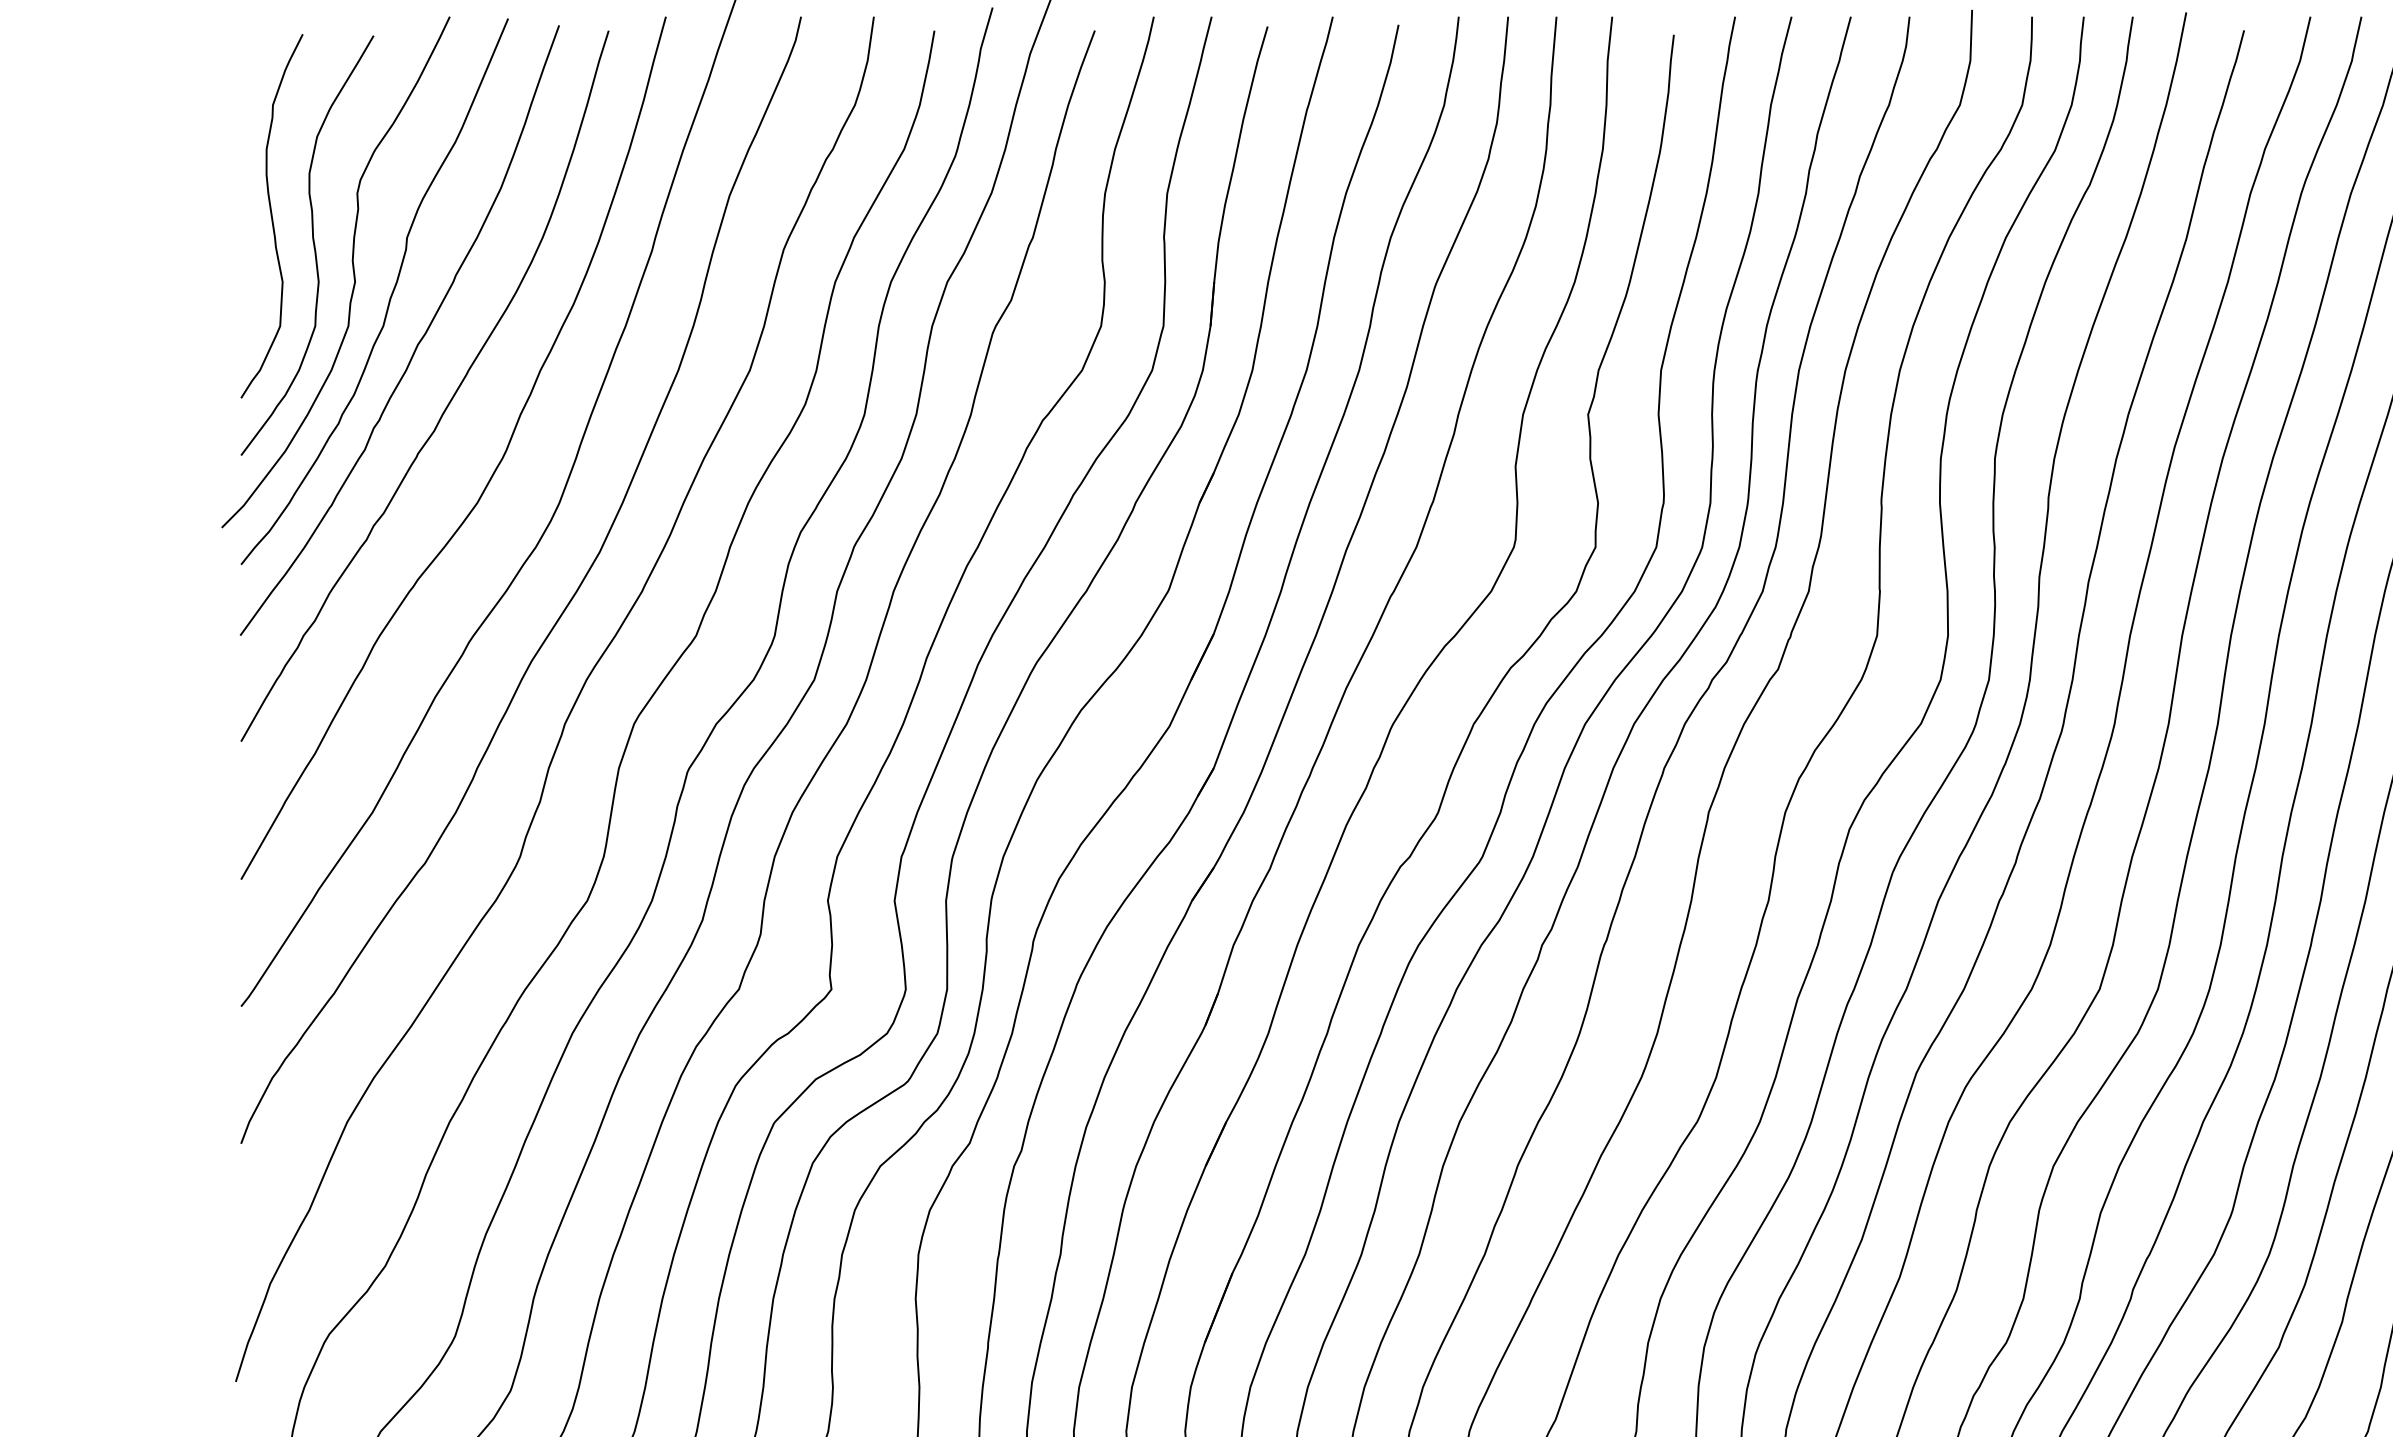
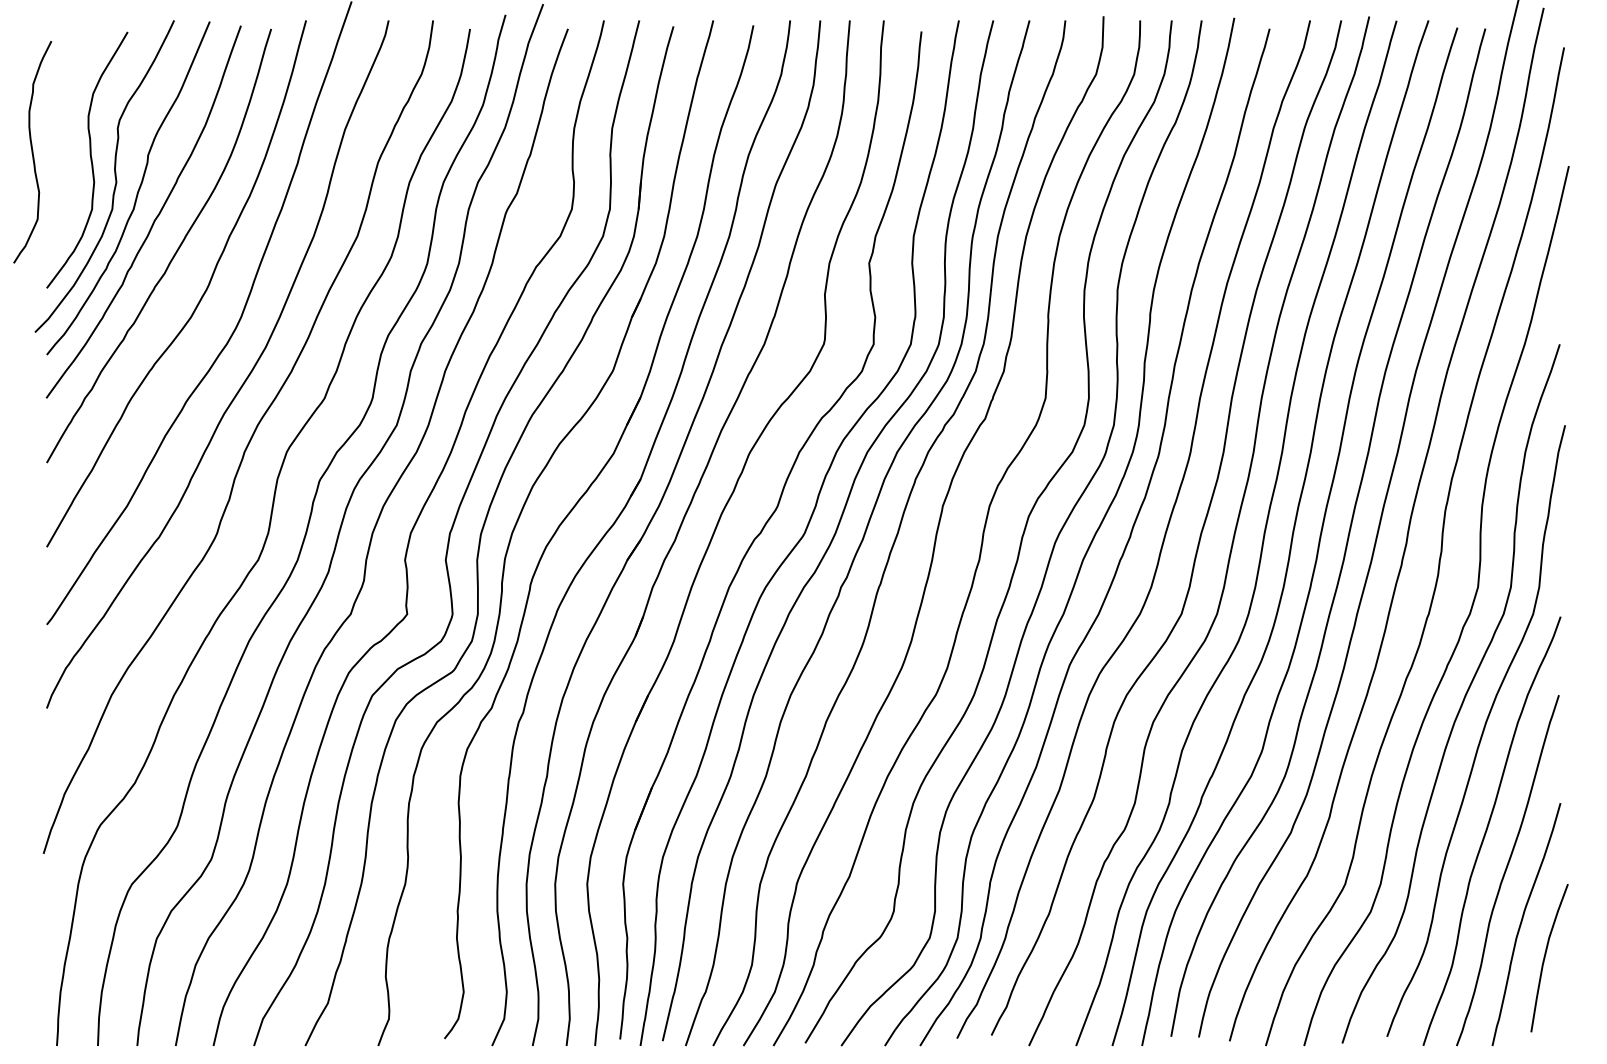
curve: (271, 216) -> (32, 152), moved

